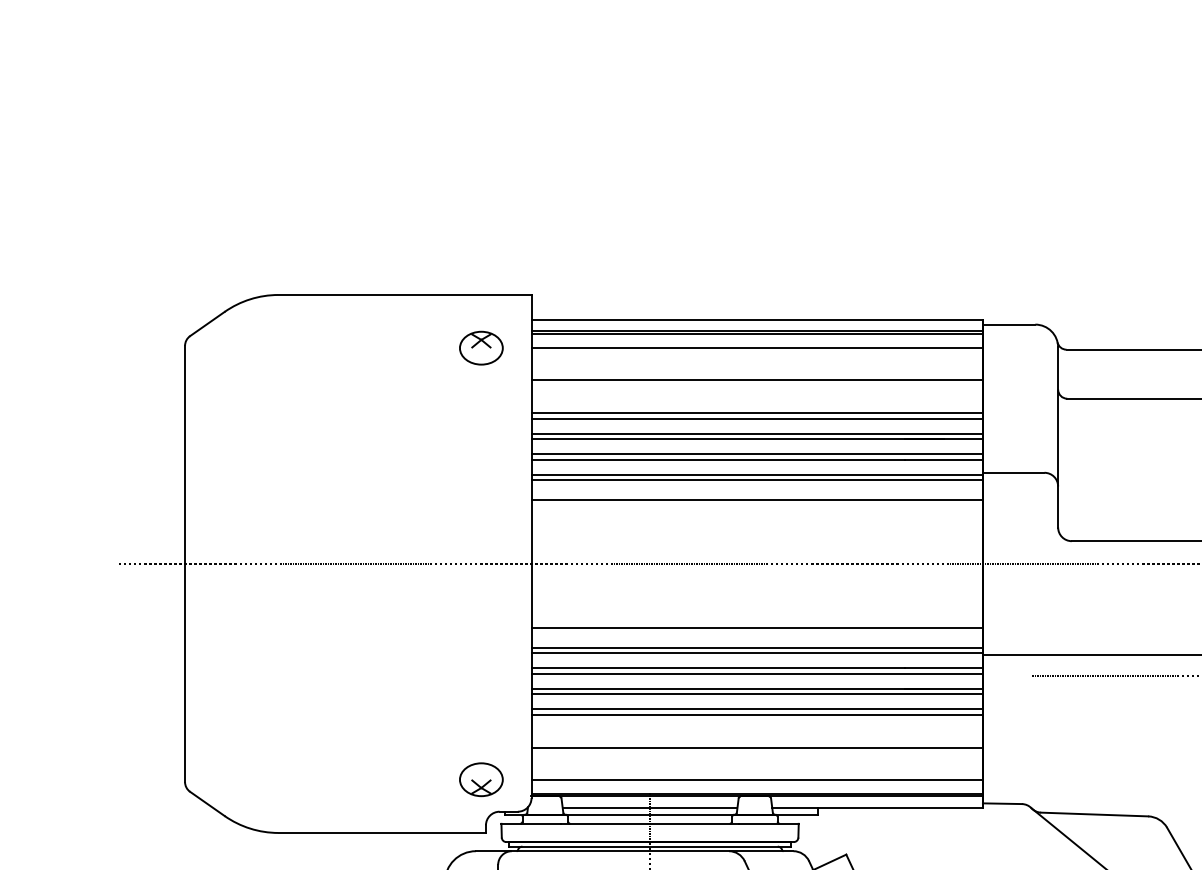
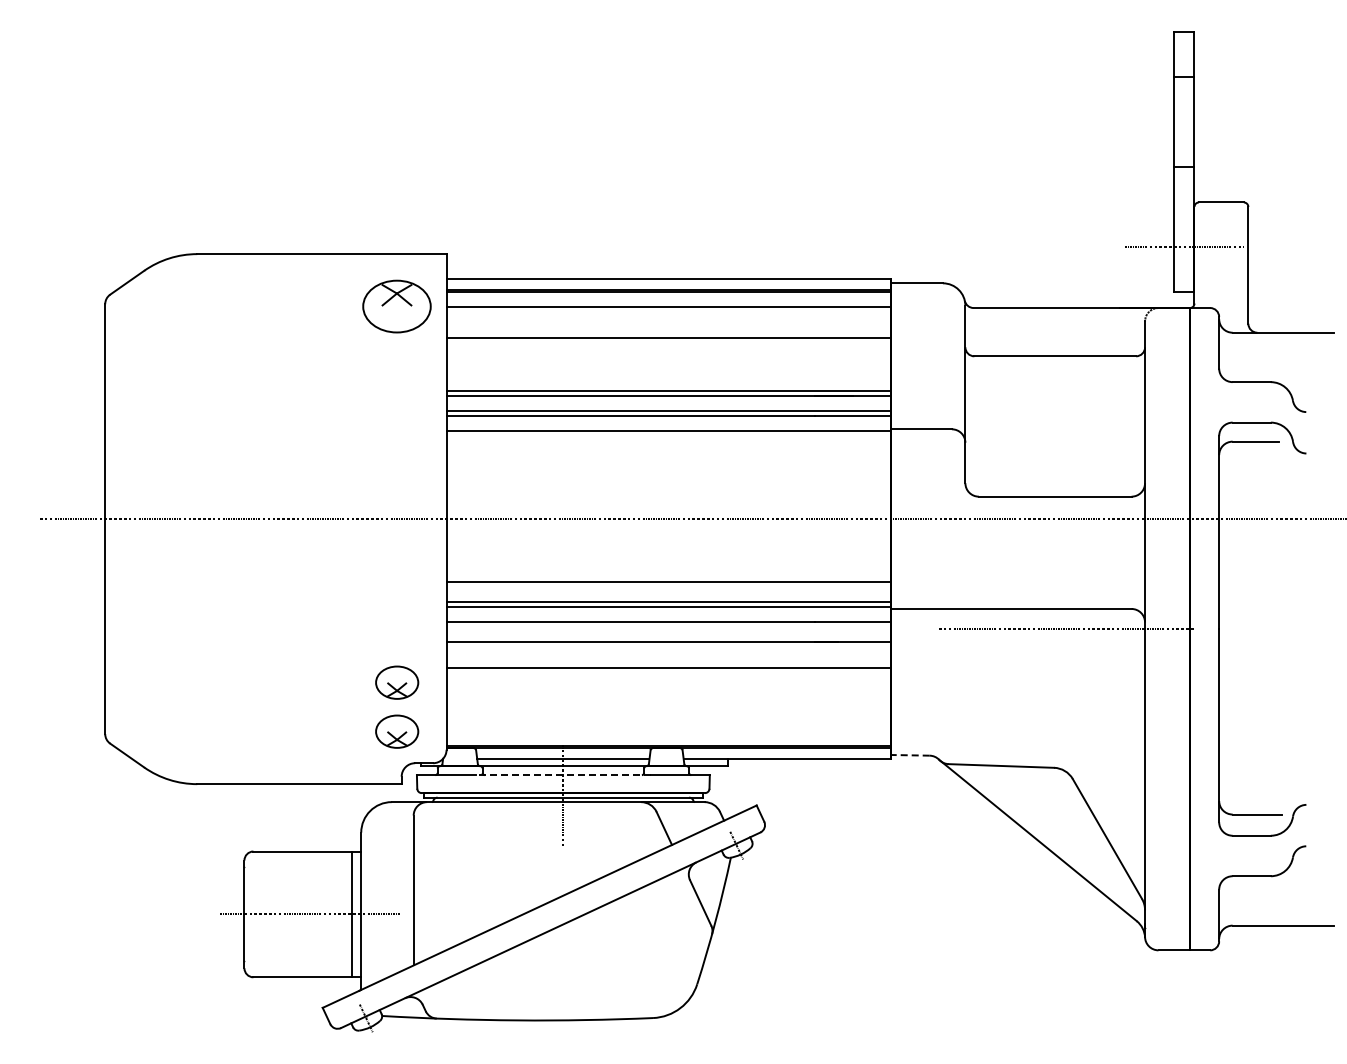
part: (481, 348) -> (397, 306), size x1.6
line: (756, 413) -> (668, 370), removed
line: (756, 418) -> (668, 375), removed
line: (756, 480) -> (668, 436), removed
line: (756, 500) -> (668, 456), removed
line: (756, 673) -> (668, 627), removed
line: (756, 694) -> (668, 647), removed
line: (756, 709) -> (668, 662), removed
part: (481, 729) -> (397, 682), added
line: (756, 748) -> (668, 700), removed
line: (756, 779) -> (668, 731), removed
line: (1001, 803) -> (909, 755), solid -> dashed
line: (650, 824) -> (563, 775), solid -> dashed

